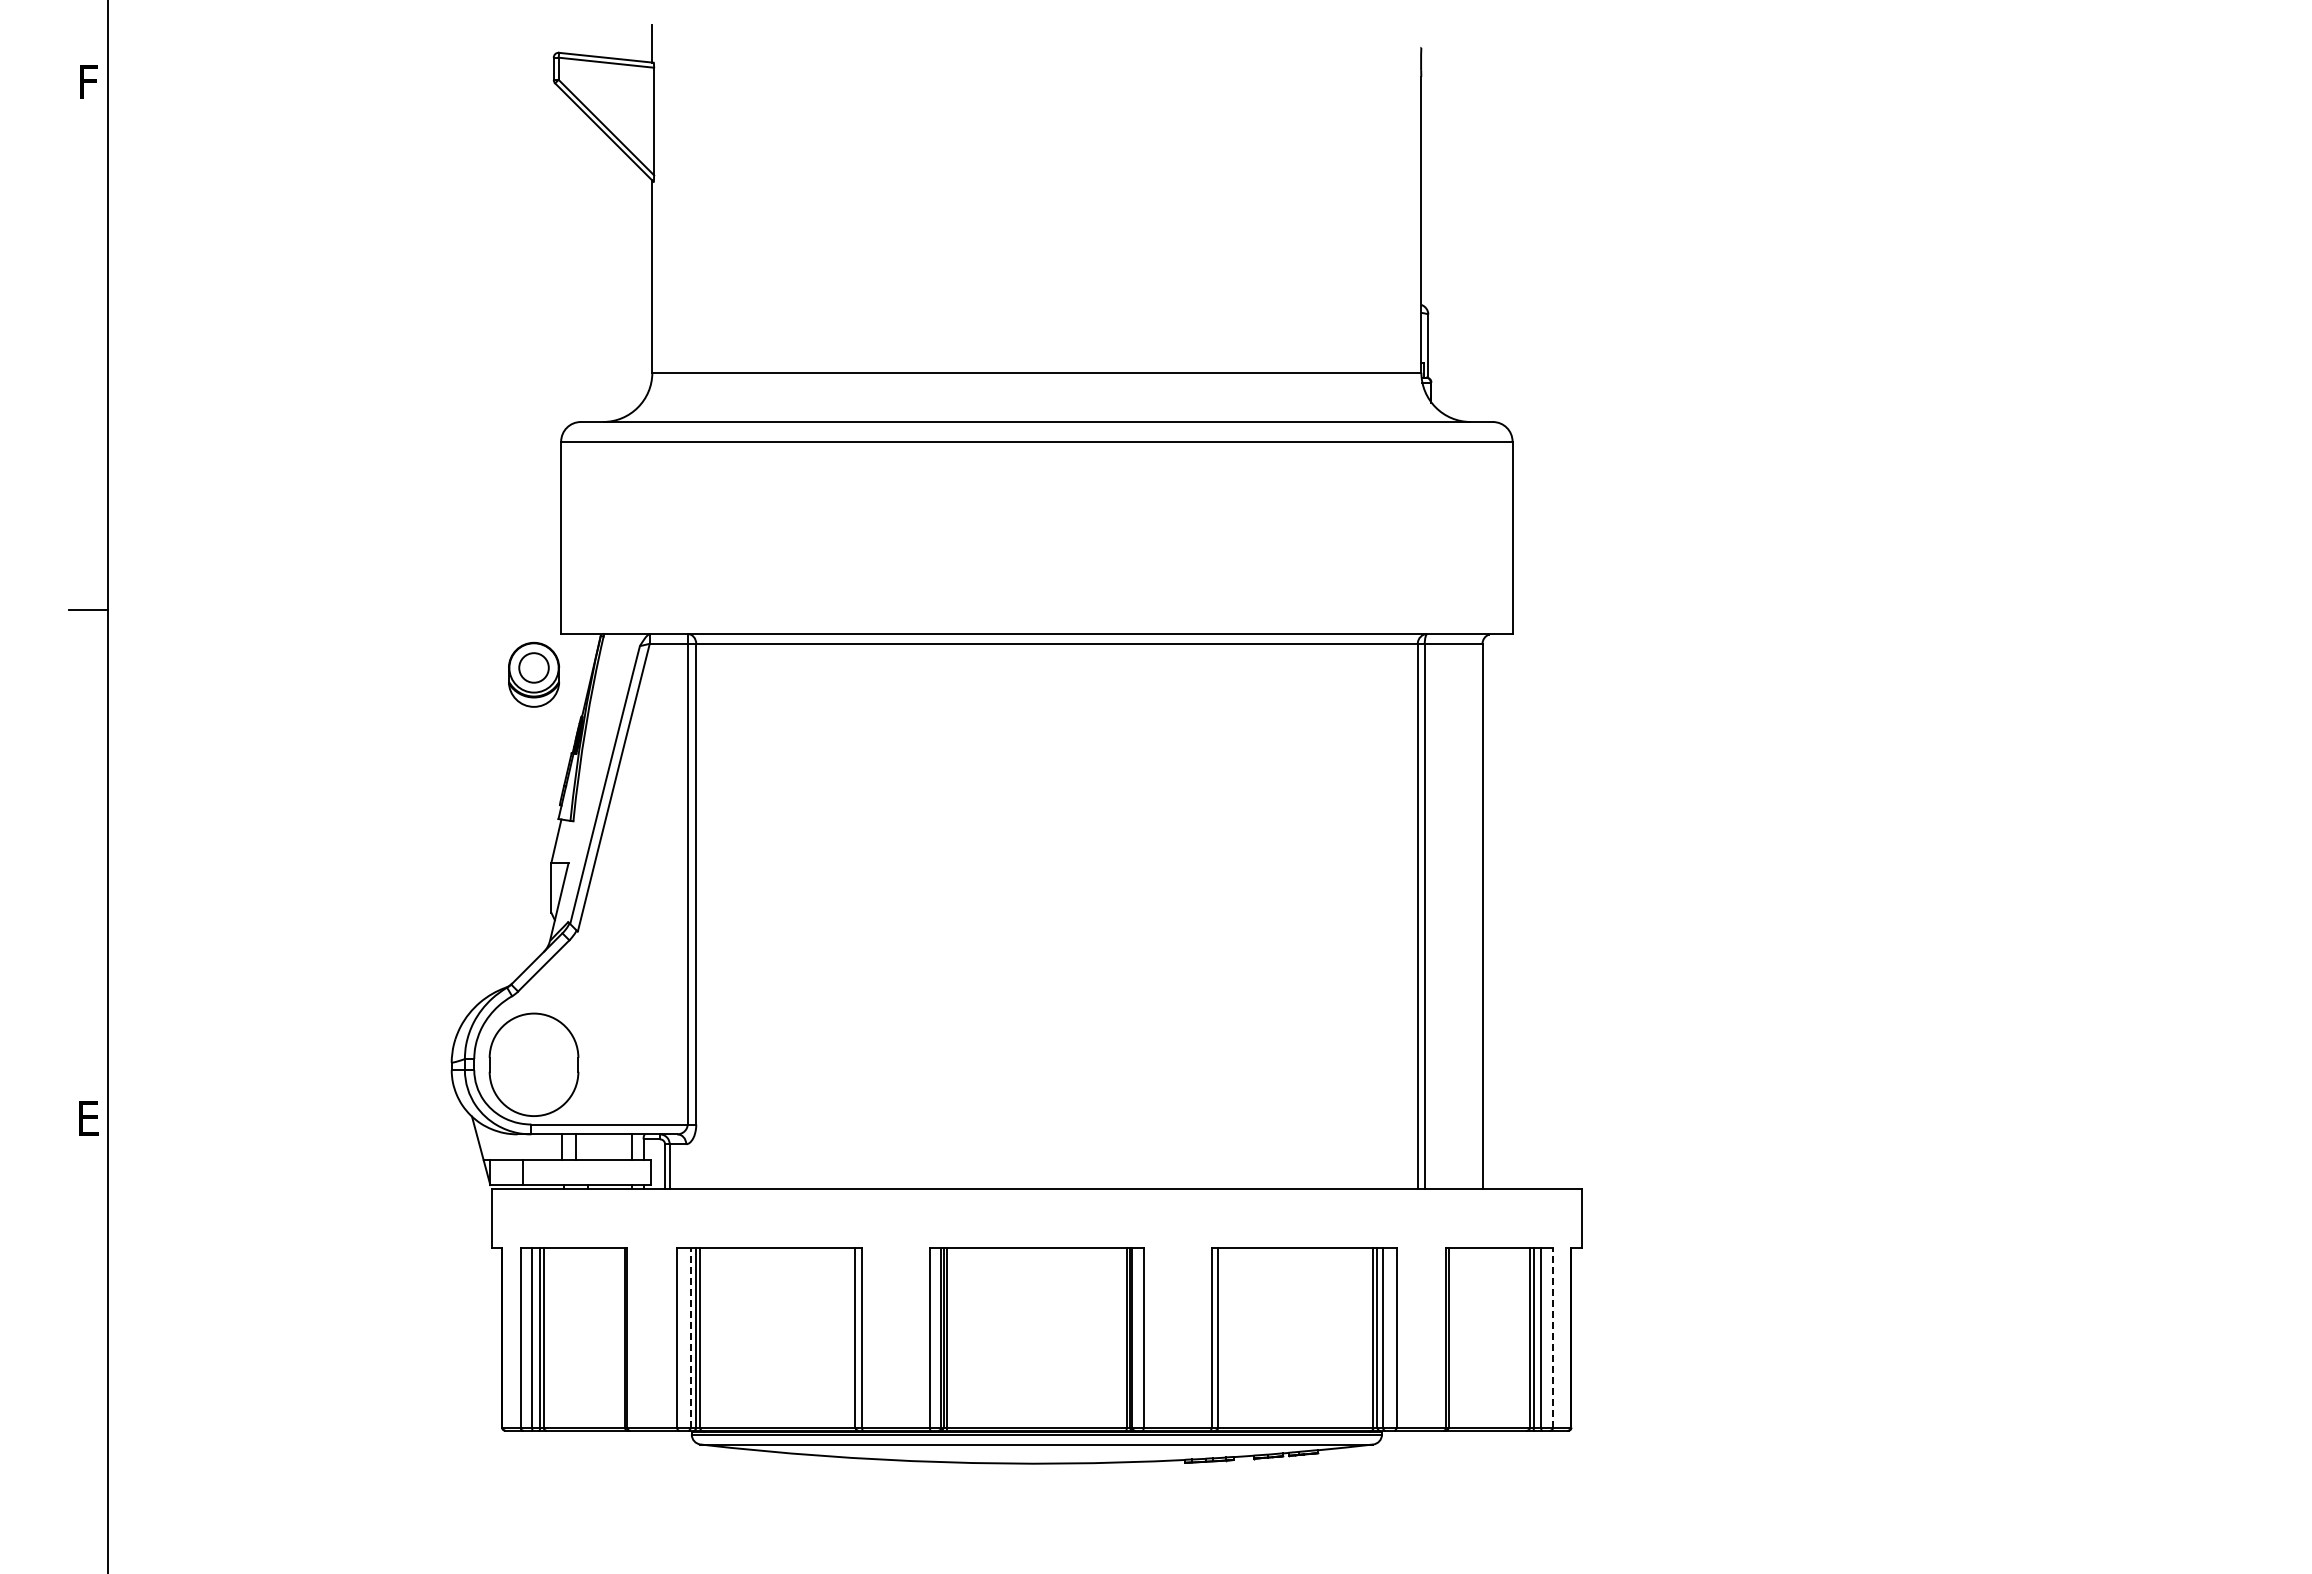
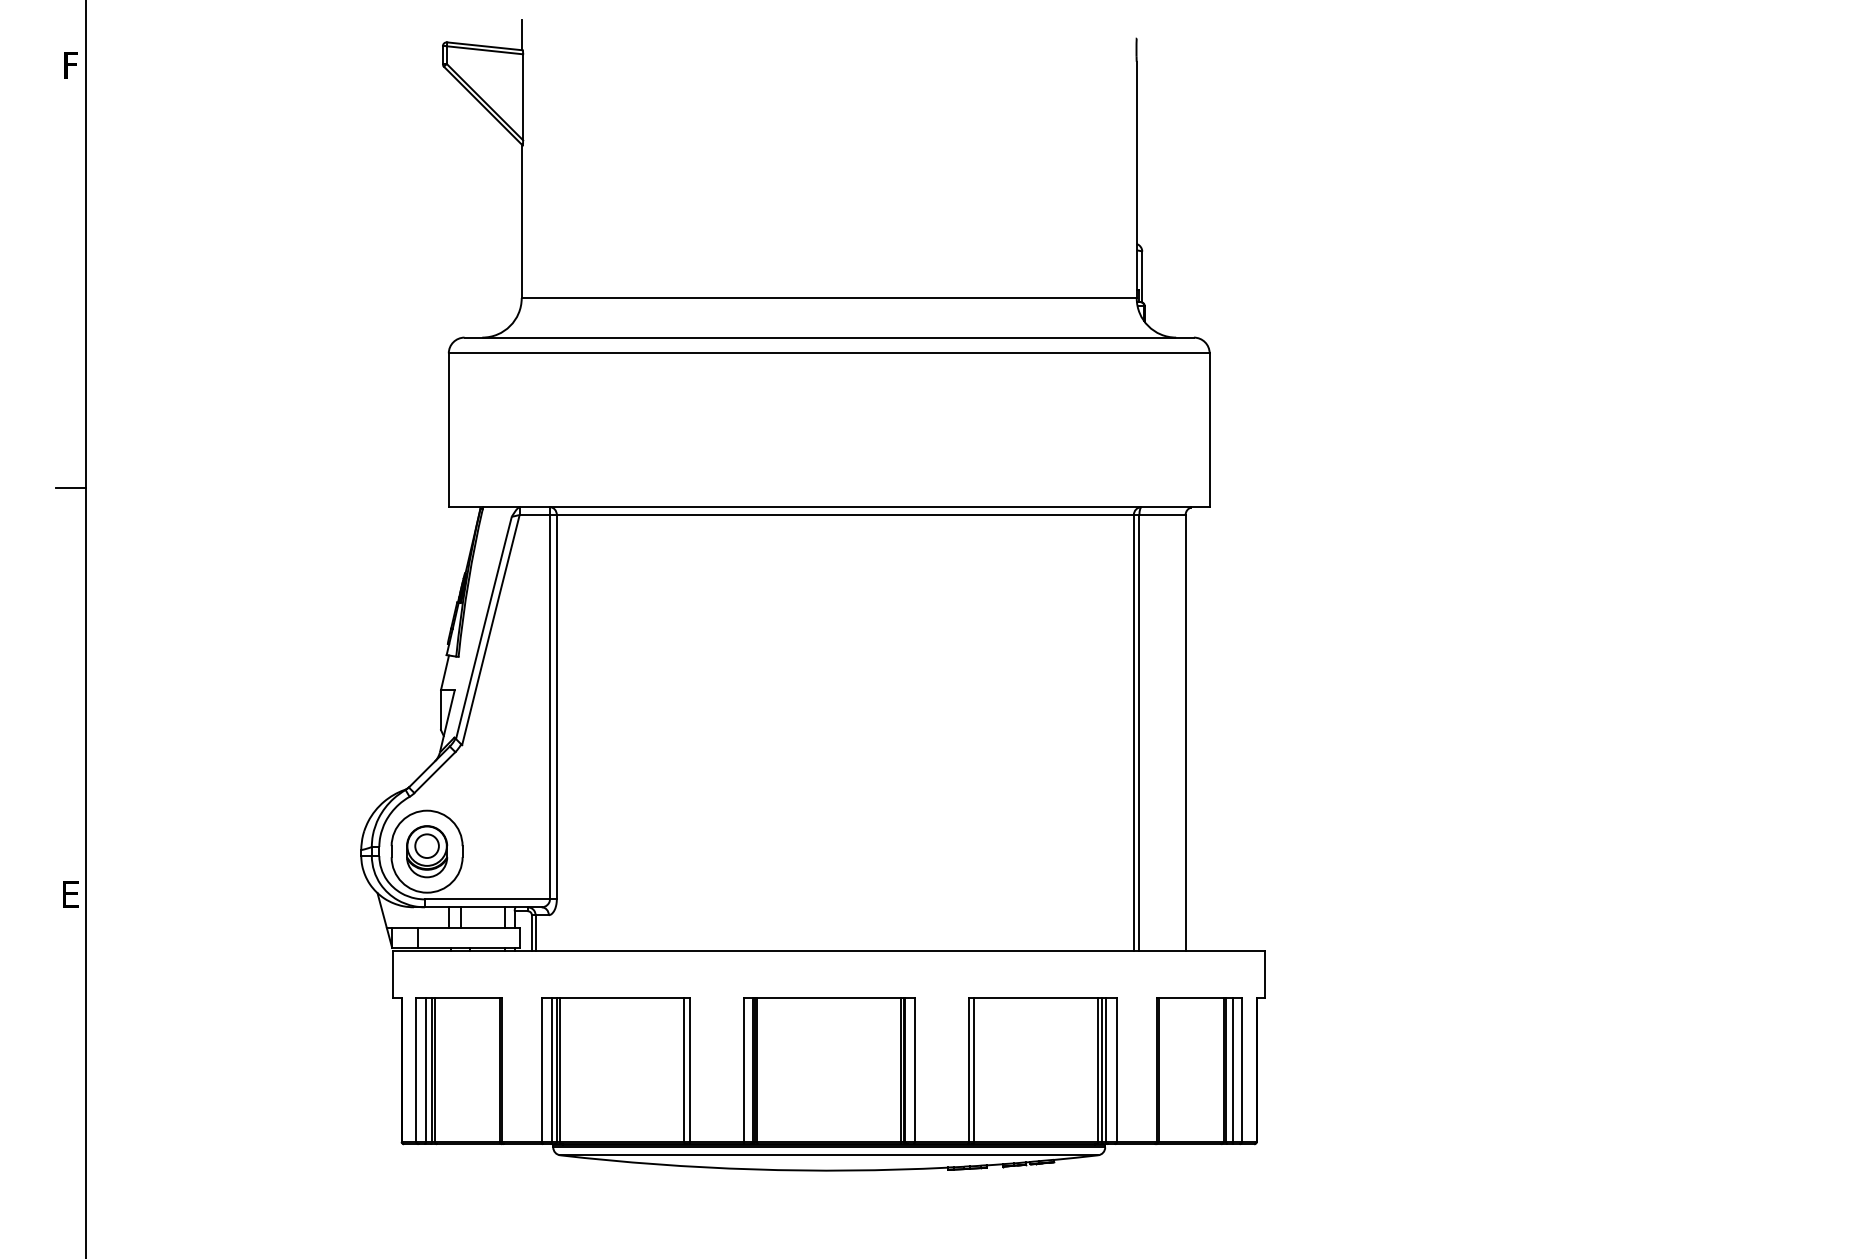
part: (534, 674) -> (427, 851), moved
line: (690, 1337) -> (552, 1069), dashed -> solid
line: (1553, 1337) -> (1242, 1069), dashed -> solid

